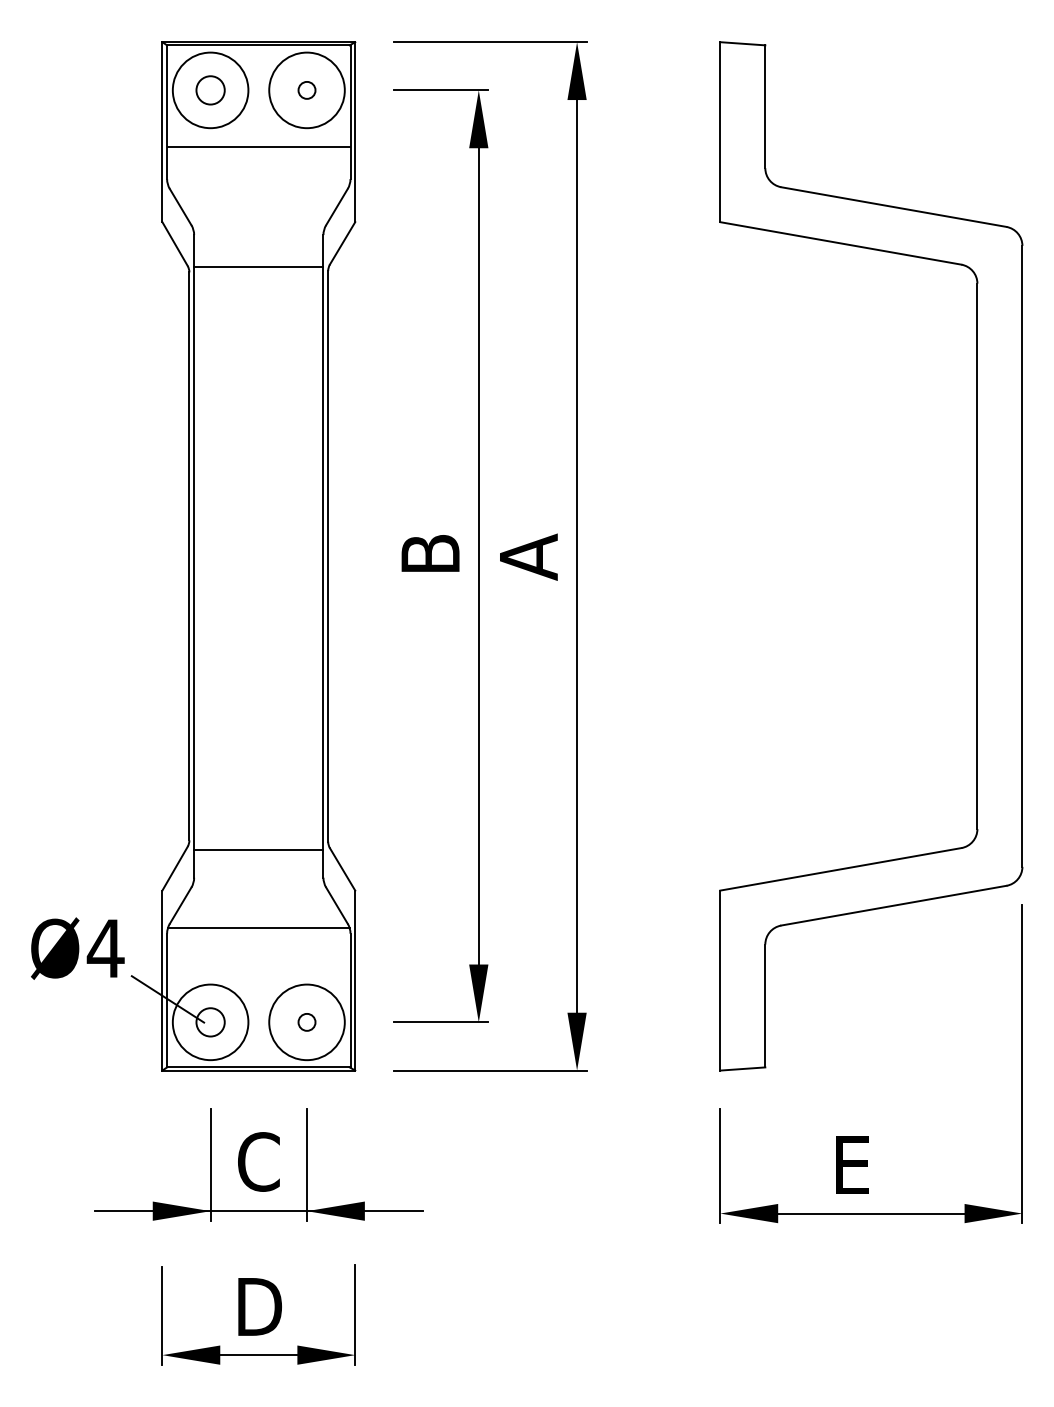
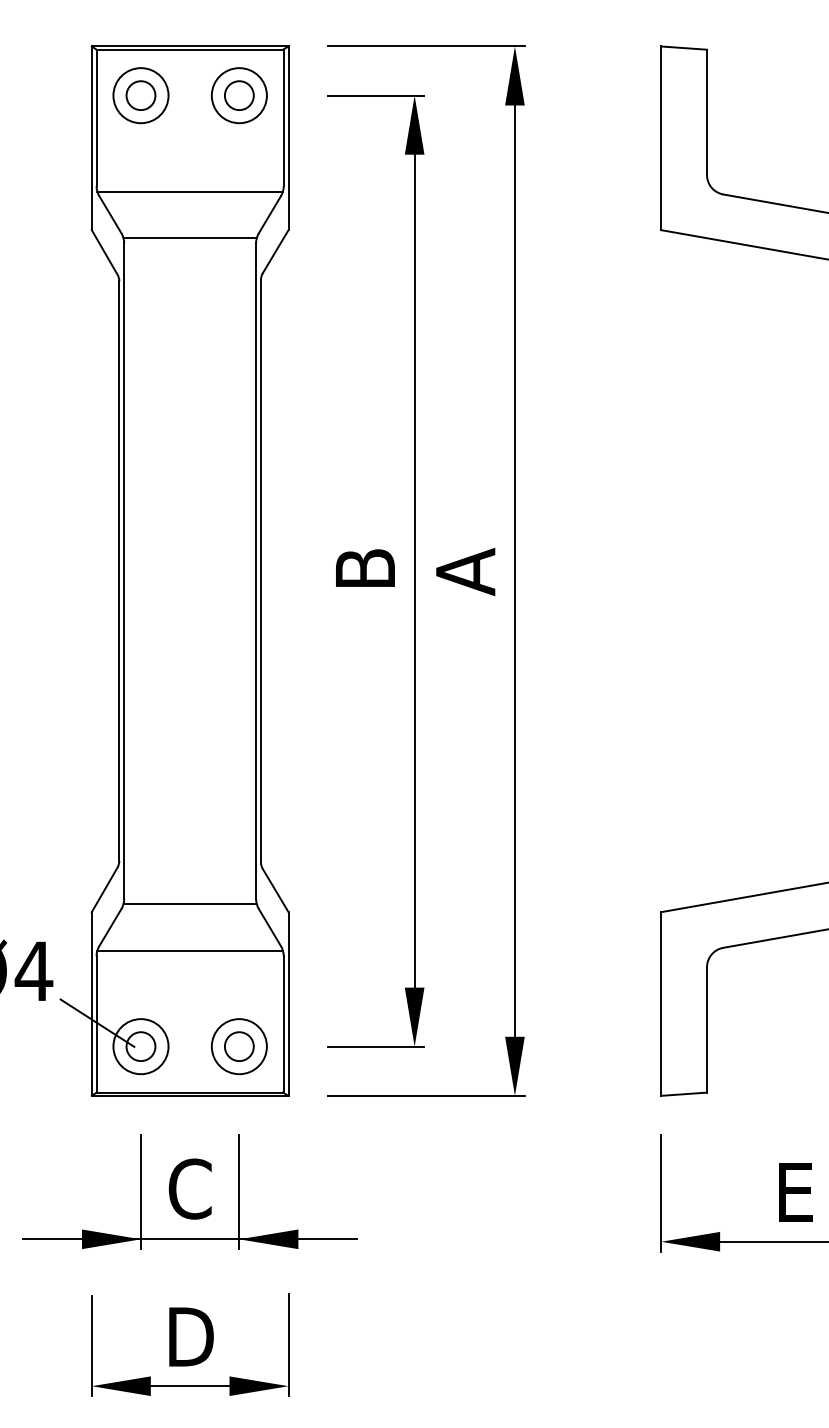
circle: (210, 90) -> (140, 95), size x0.71
circle: (306, 90) -> (238, 95), size x1.67
circle: (307, 90) -> (239, 95), size x0.71
line: (258, 147) -> (189, 191), moved
line: (258, 266) -> (189, 237), moved
line: (258, 850) -> (189, 904), moved
circle: (210, 1022) -> (140, 1046), size x0.71
circle: (306, 1022) -> (238, 1046), size x1.67
circle: (307, 1022) -> (239, 1046), size x0.71

